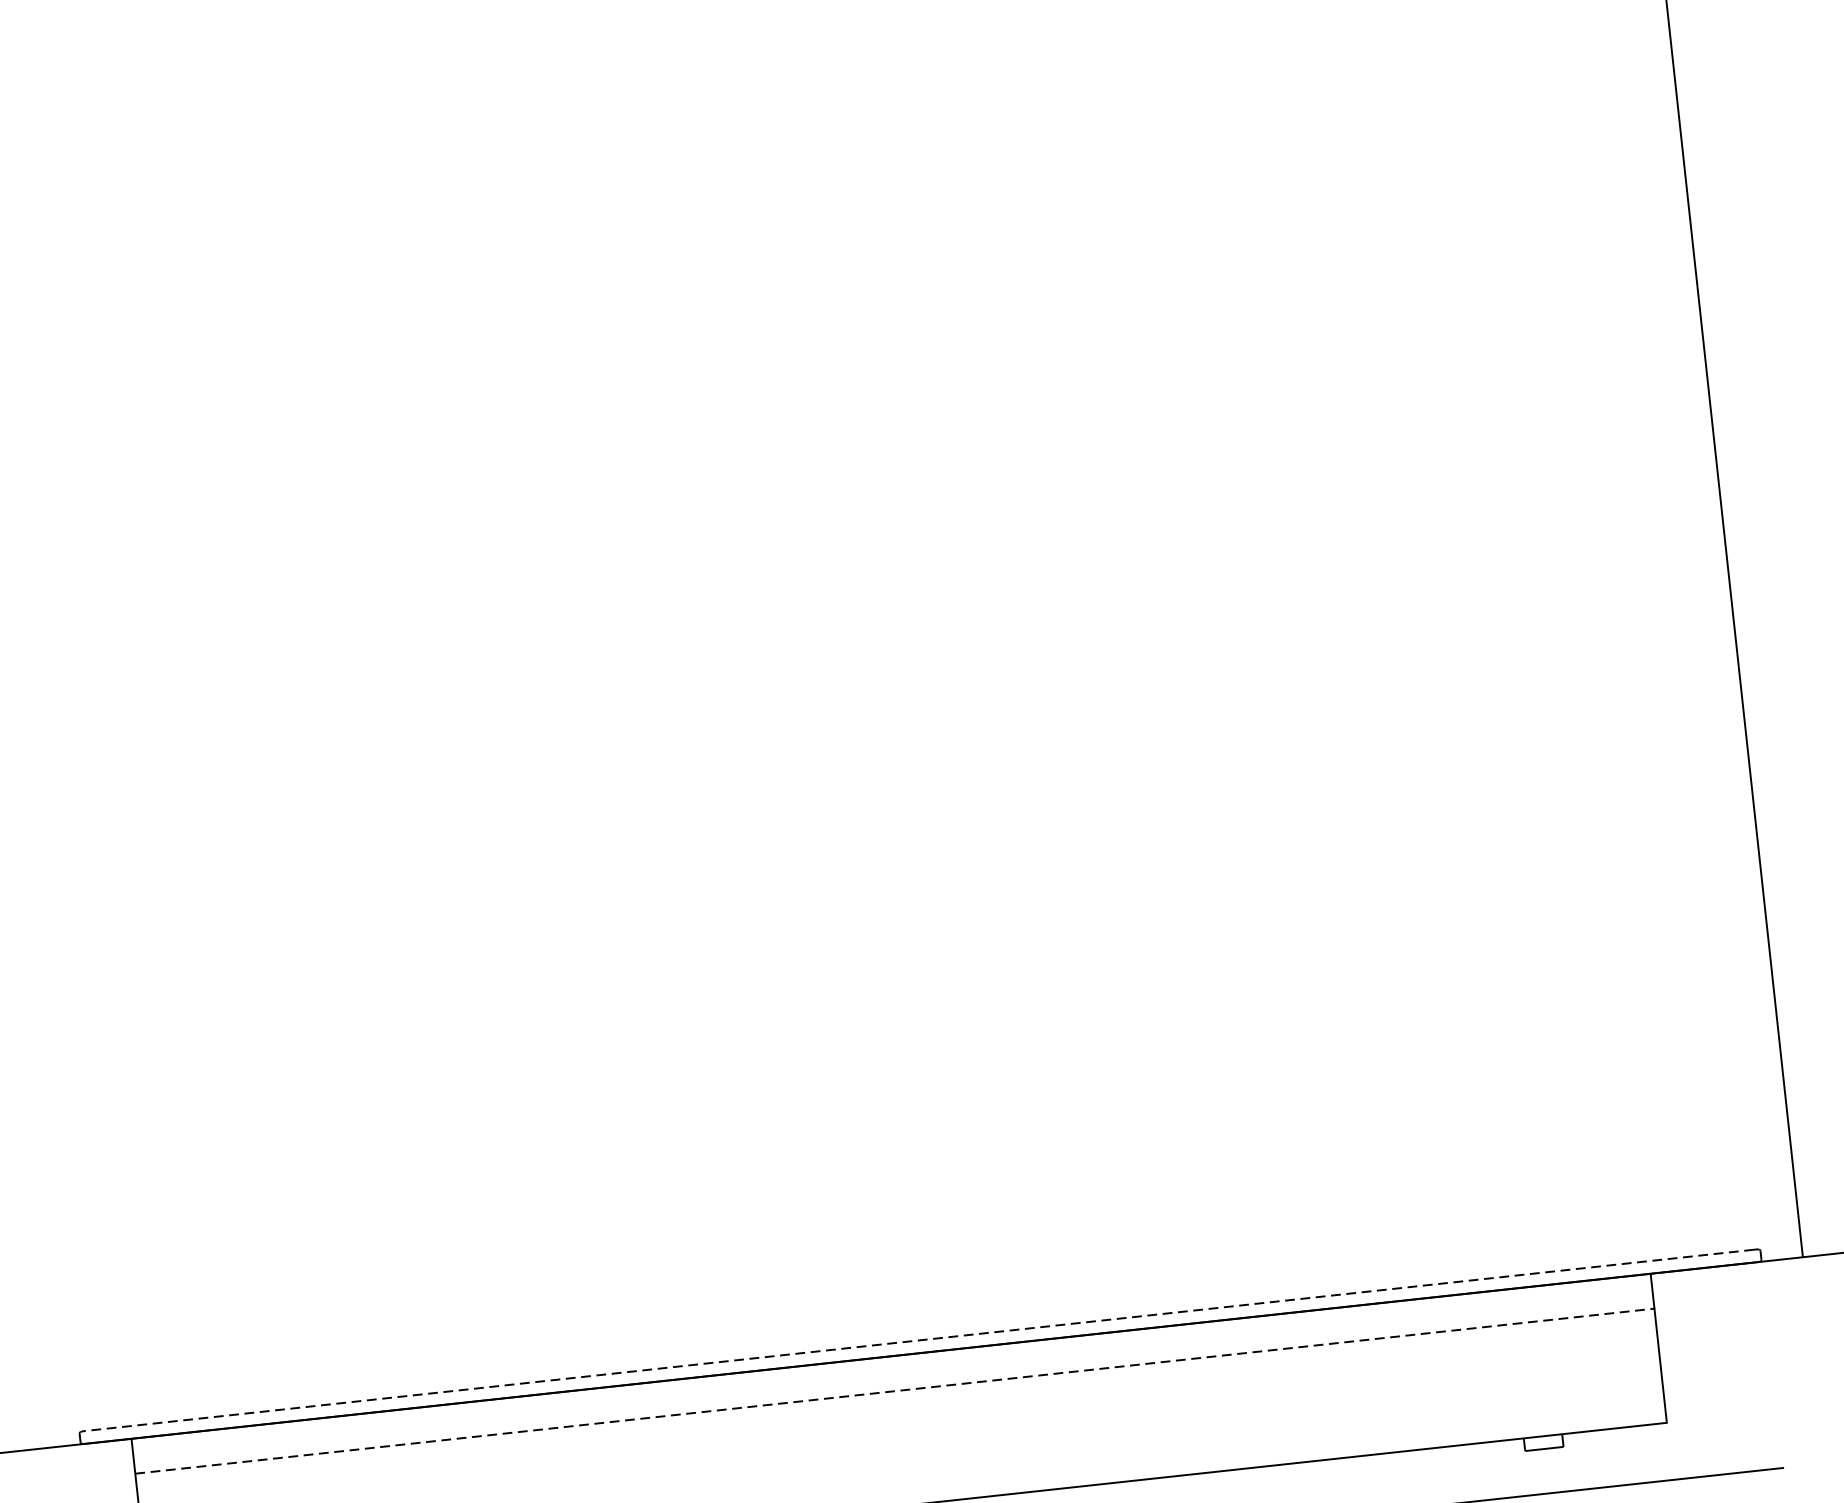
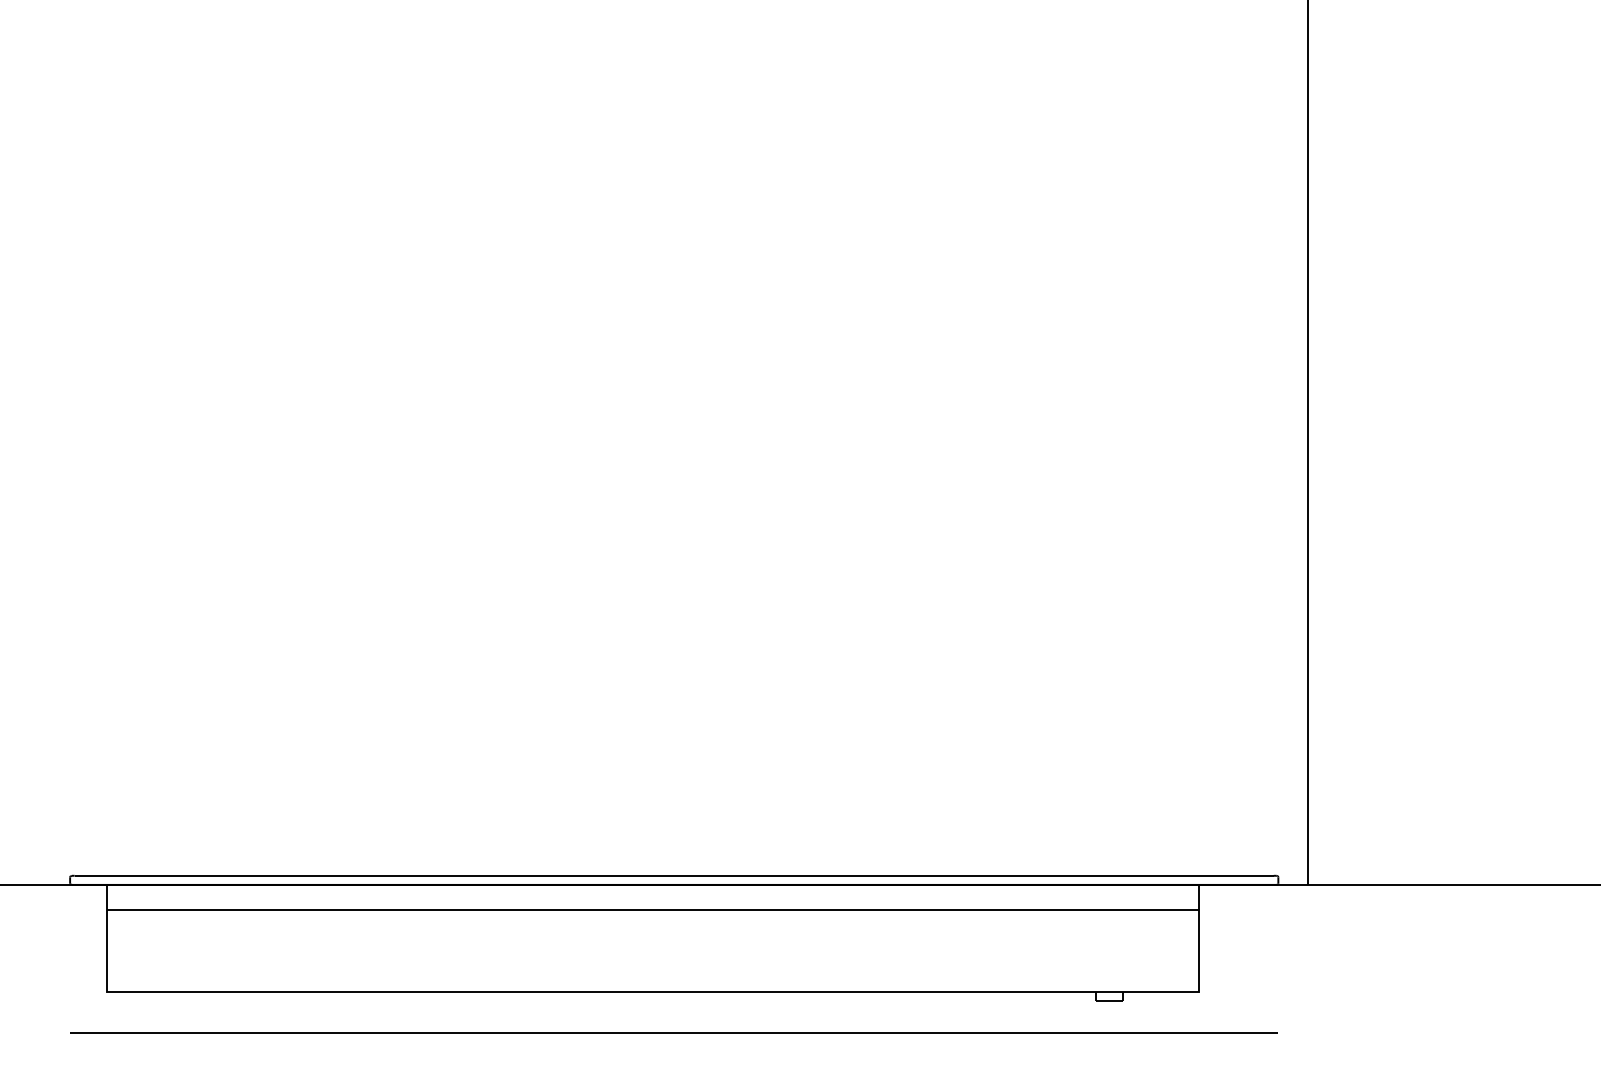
line: (920, 1339) -> (674, 875), dashed -> solid
line: (894, 1390) -> (652, 909), dashed -> solid

